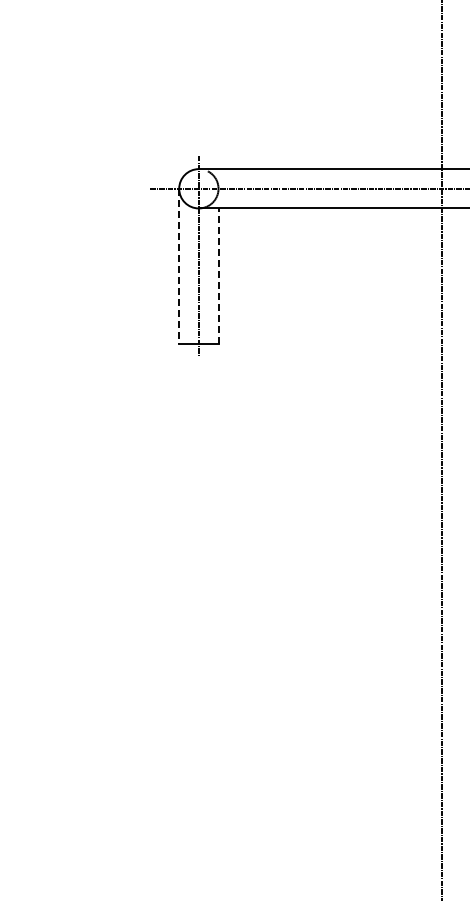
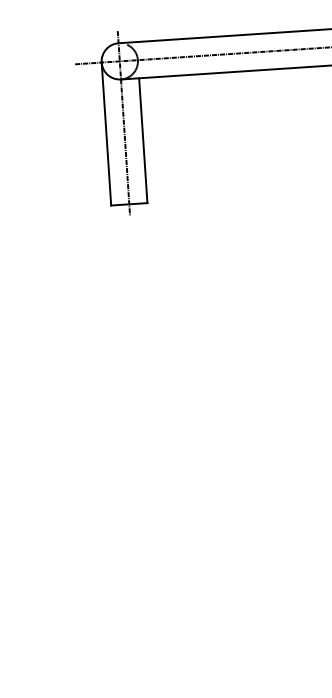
line: (179, 266) -> (106, 134), dashed -> solid
line: (218, 276) -> (143, 140), dashed -> solid

